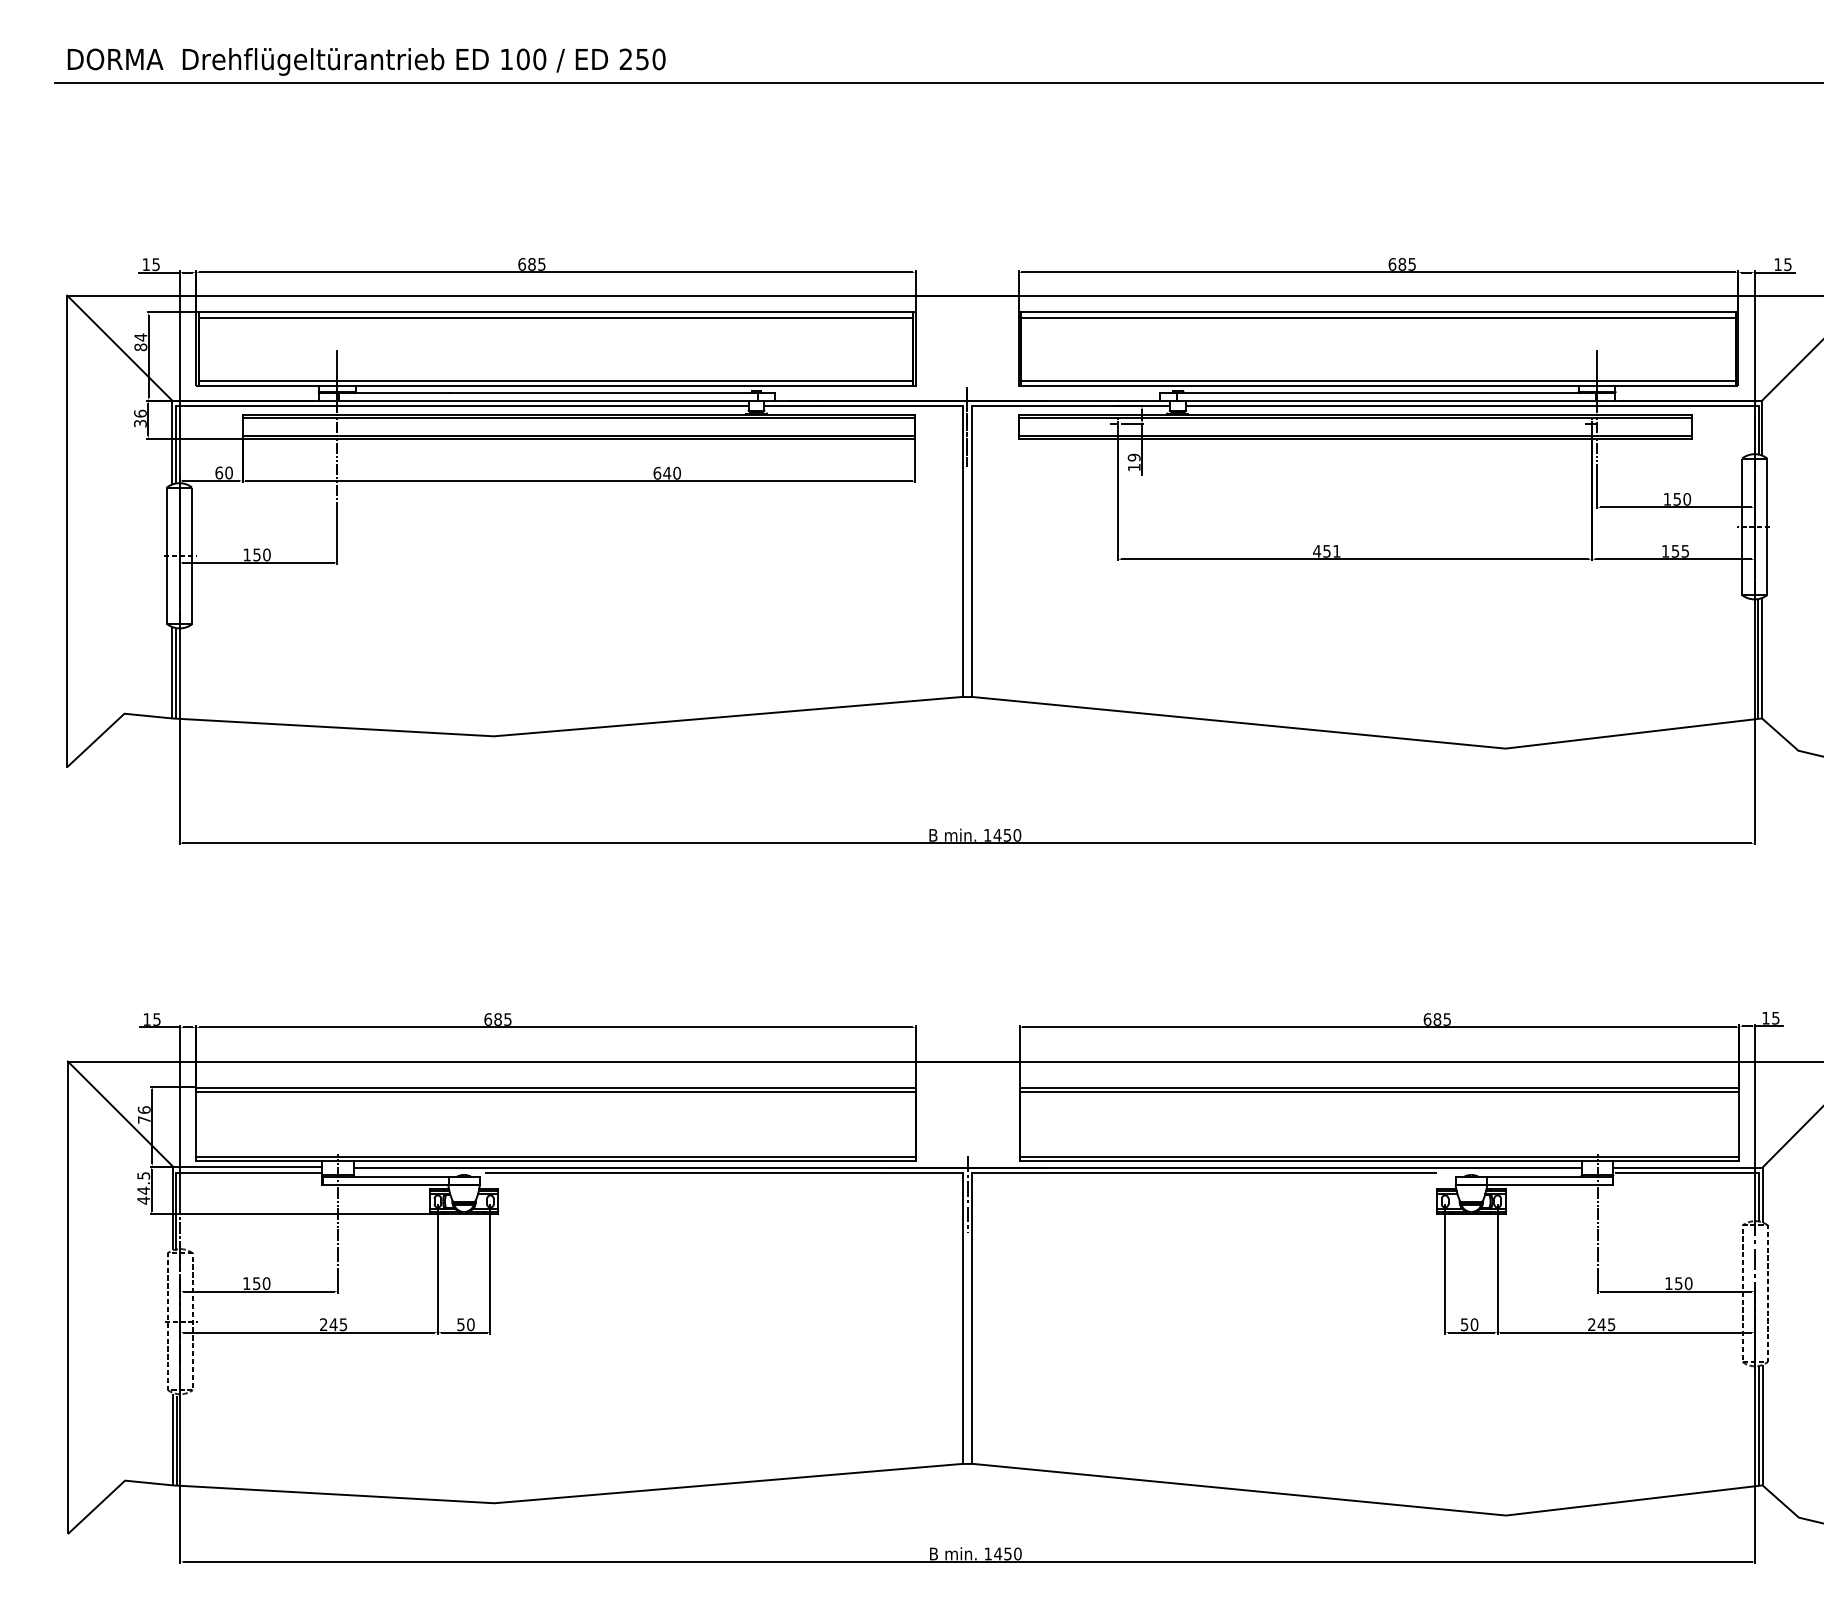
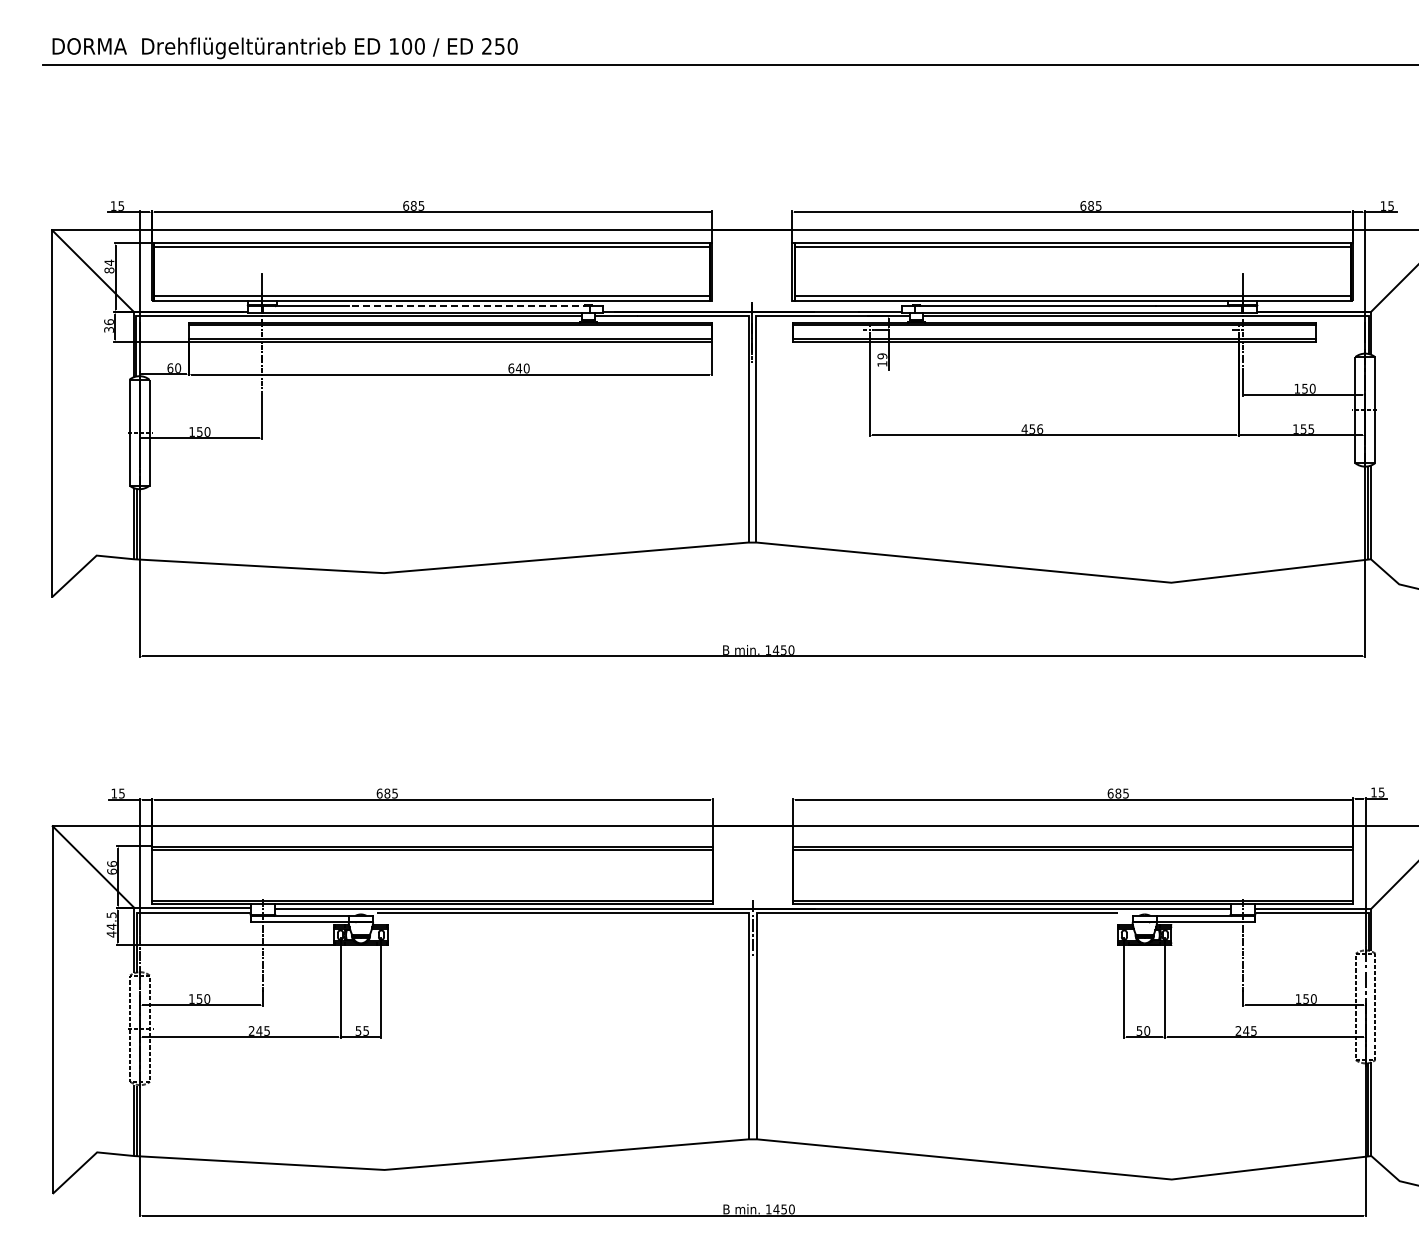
line: (602, 393) -> (468, 306), solid -> dashed
text: (1337, 550) -> (1040, 428), 451 -> 456
text: (143, 1119) -> (111, 871), 76 -> 66
text: (471, 1324) -> (366, 1030), 50 -> 55

